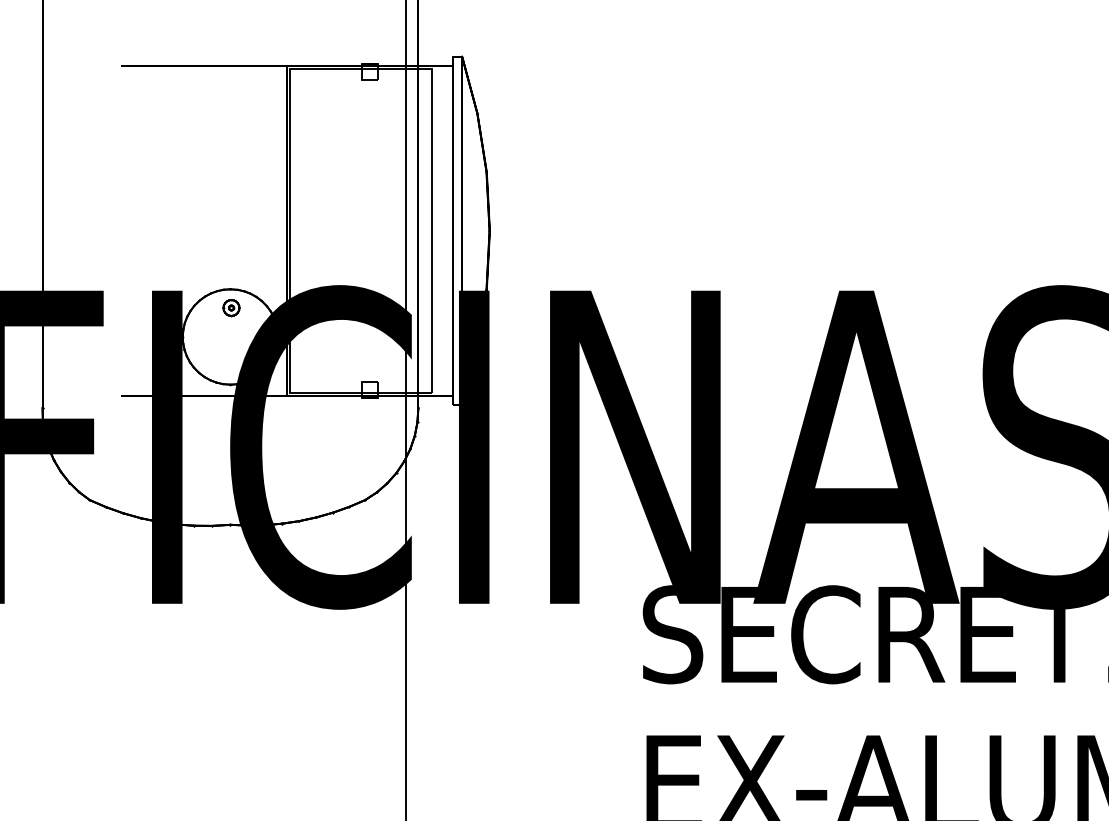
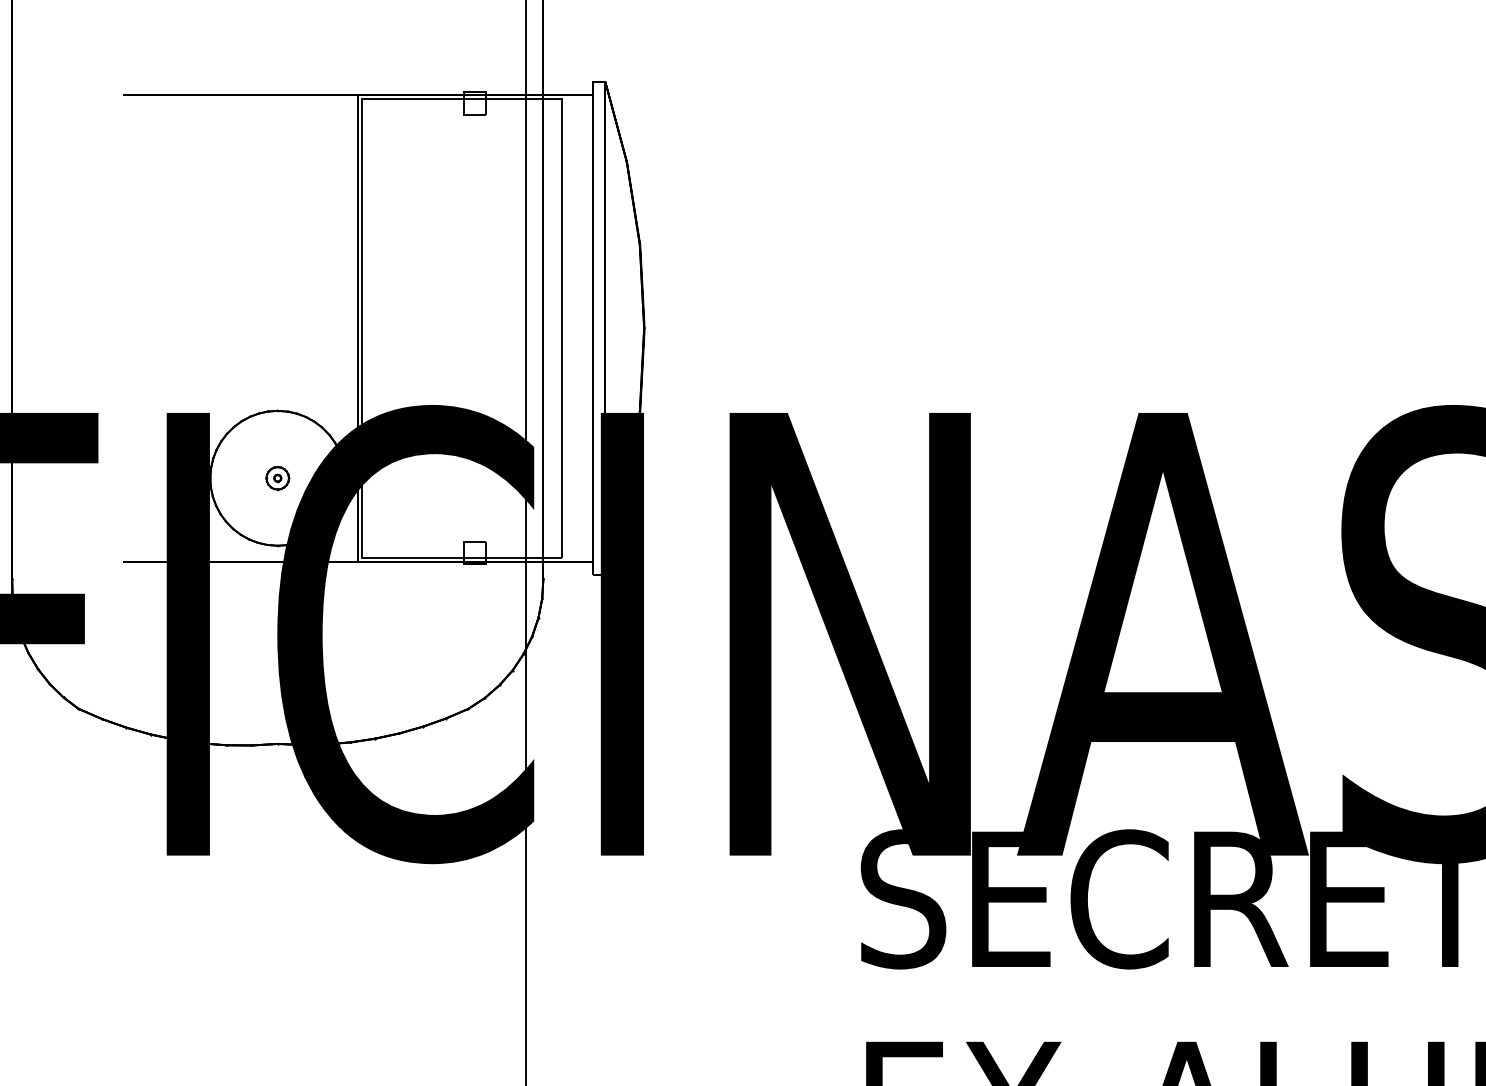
part: (231, 308) -> (277, 479), moved

